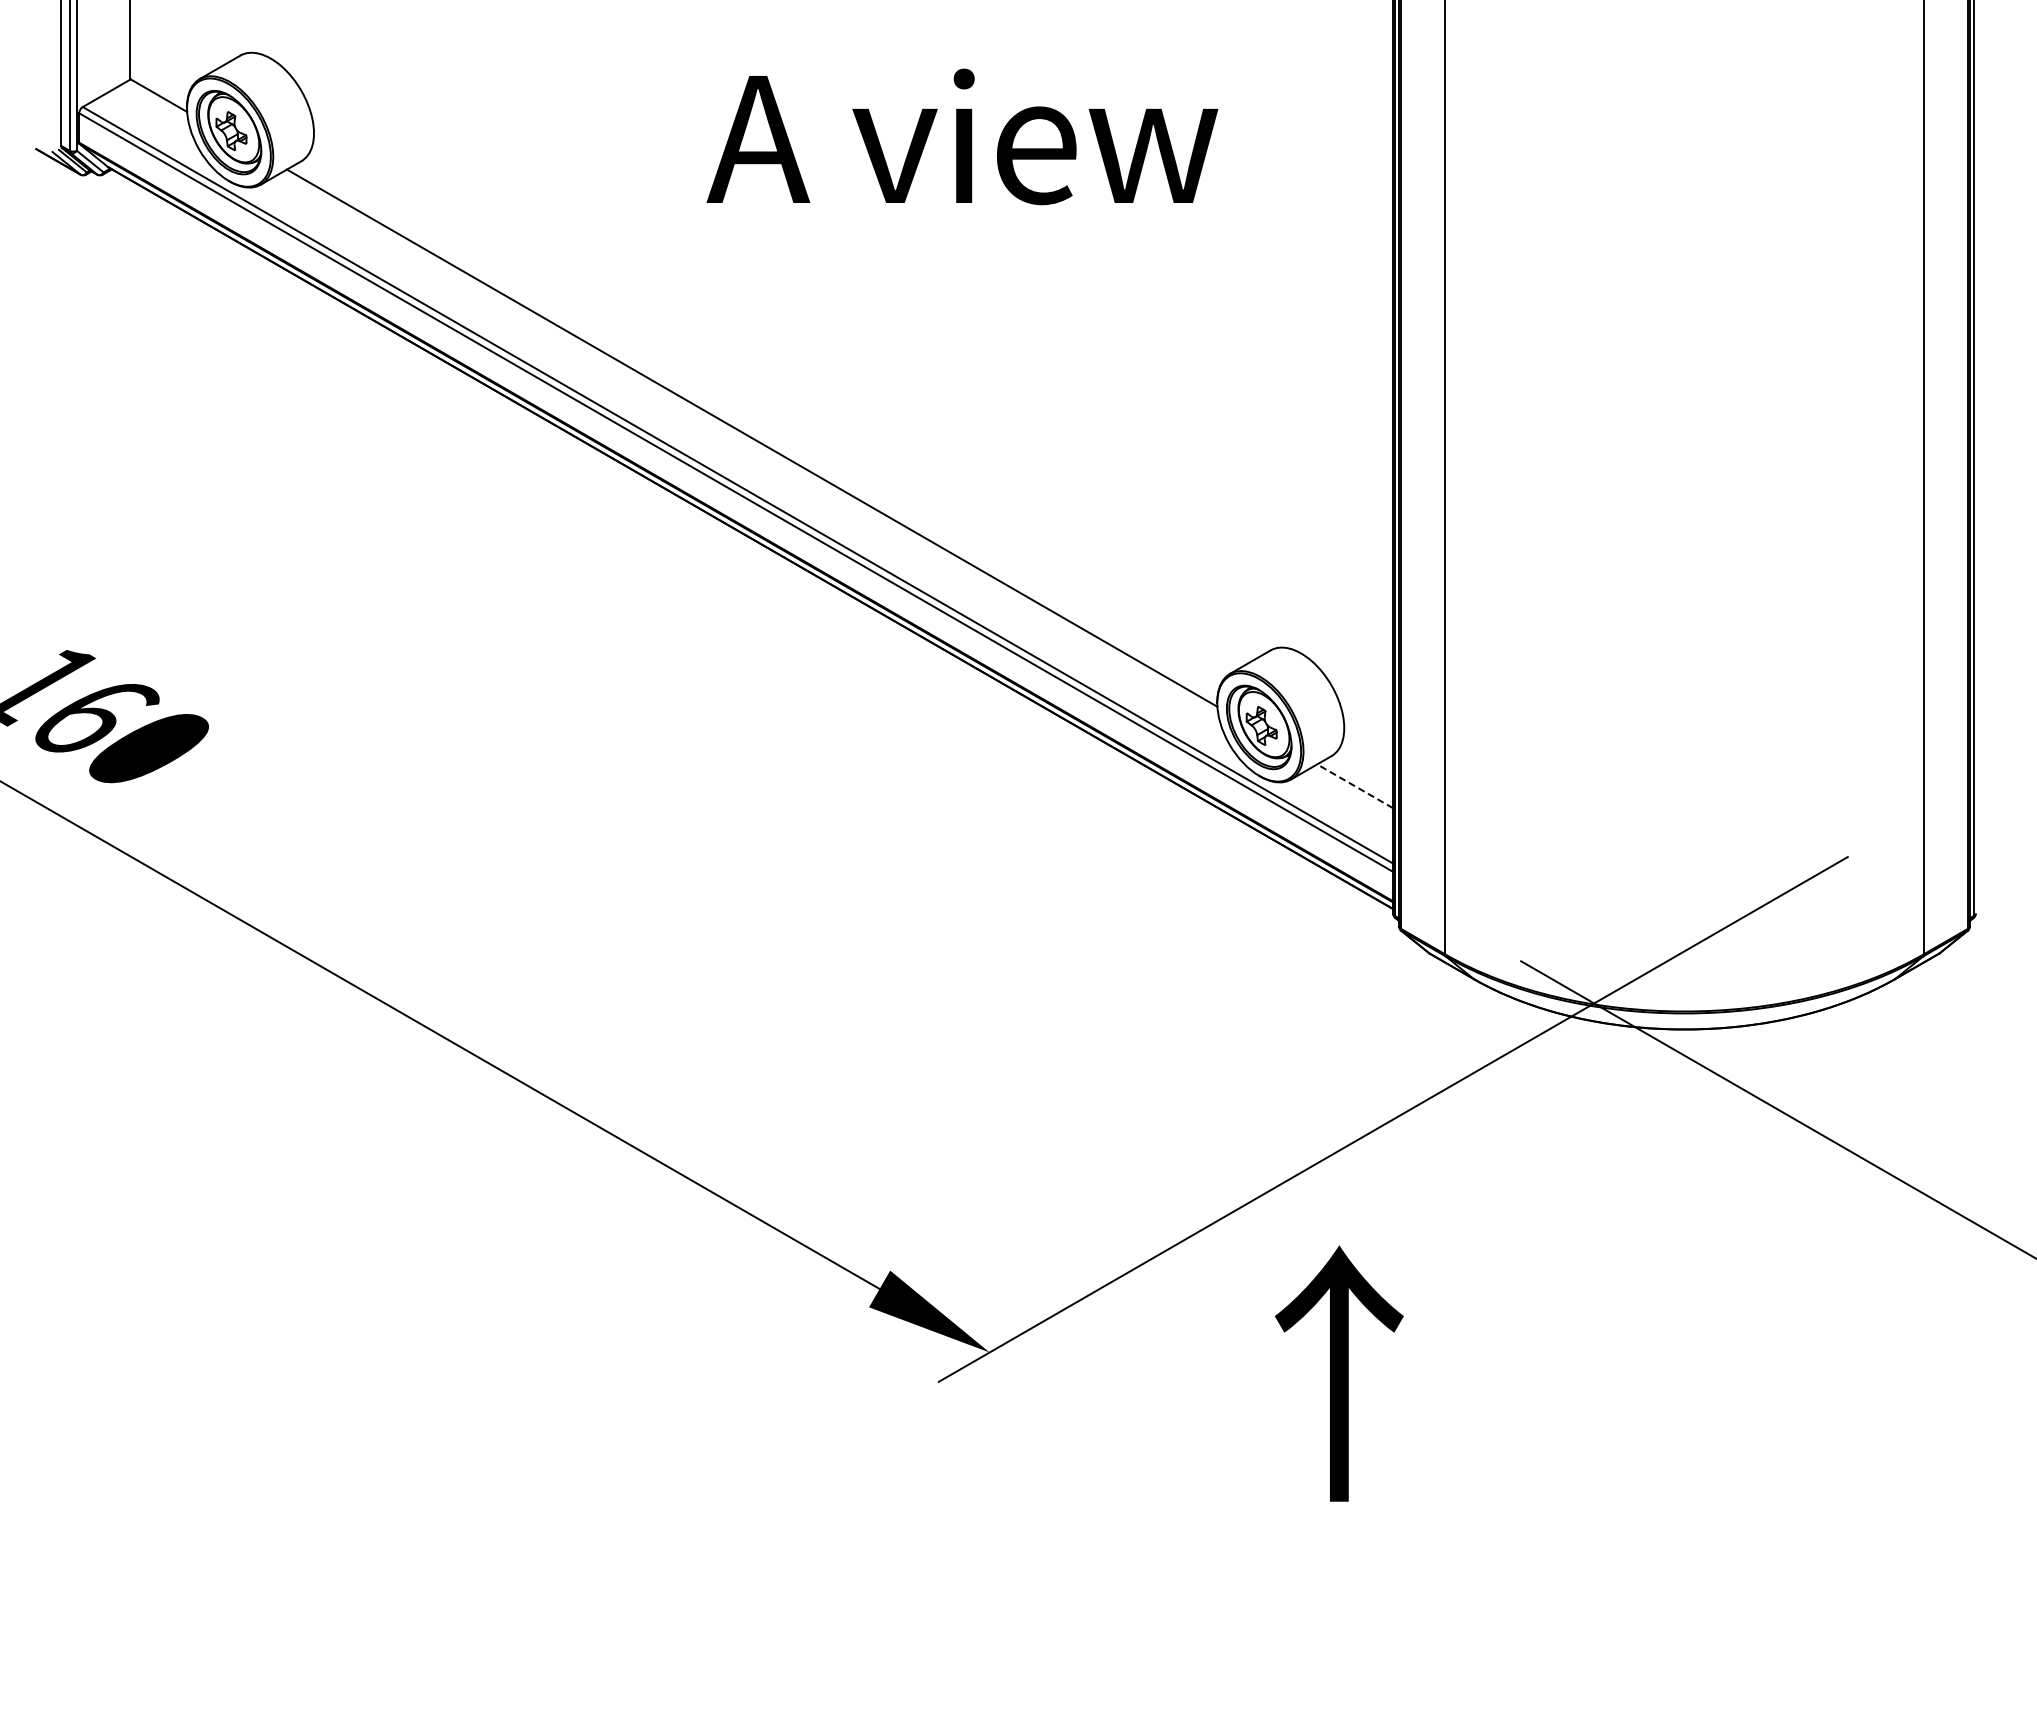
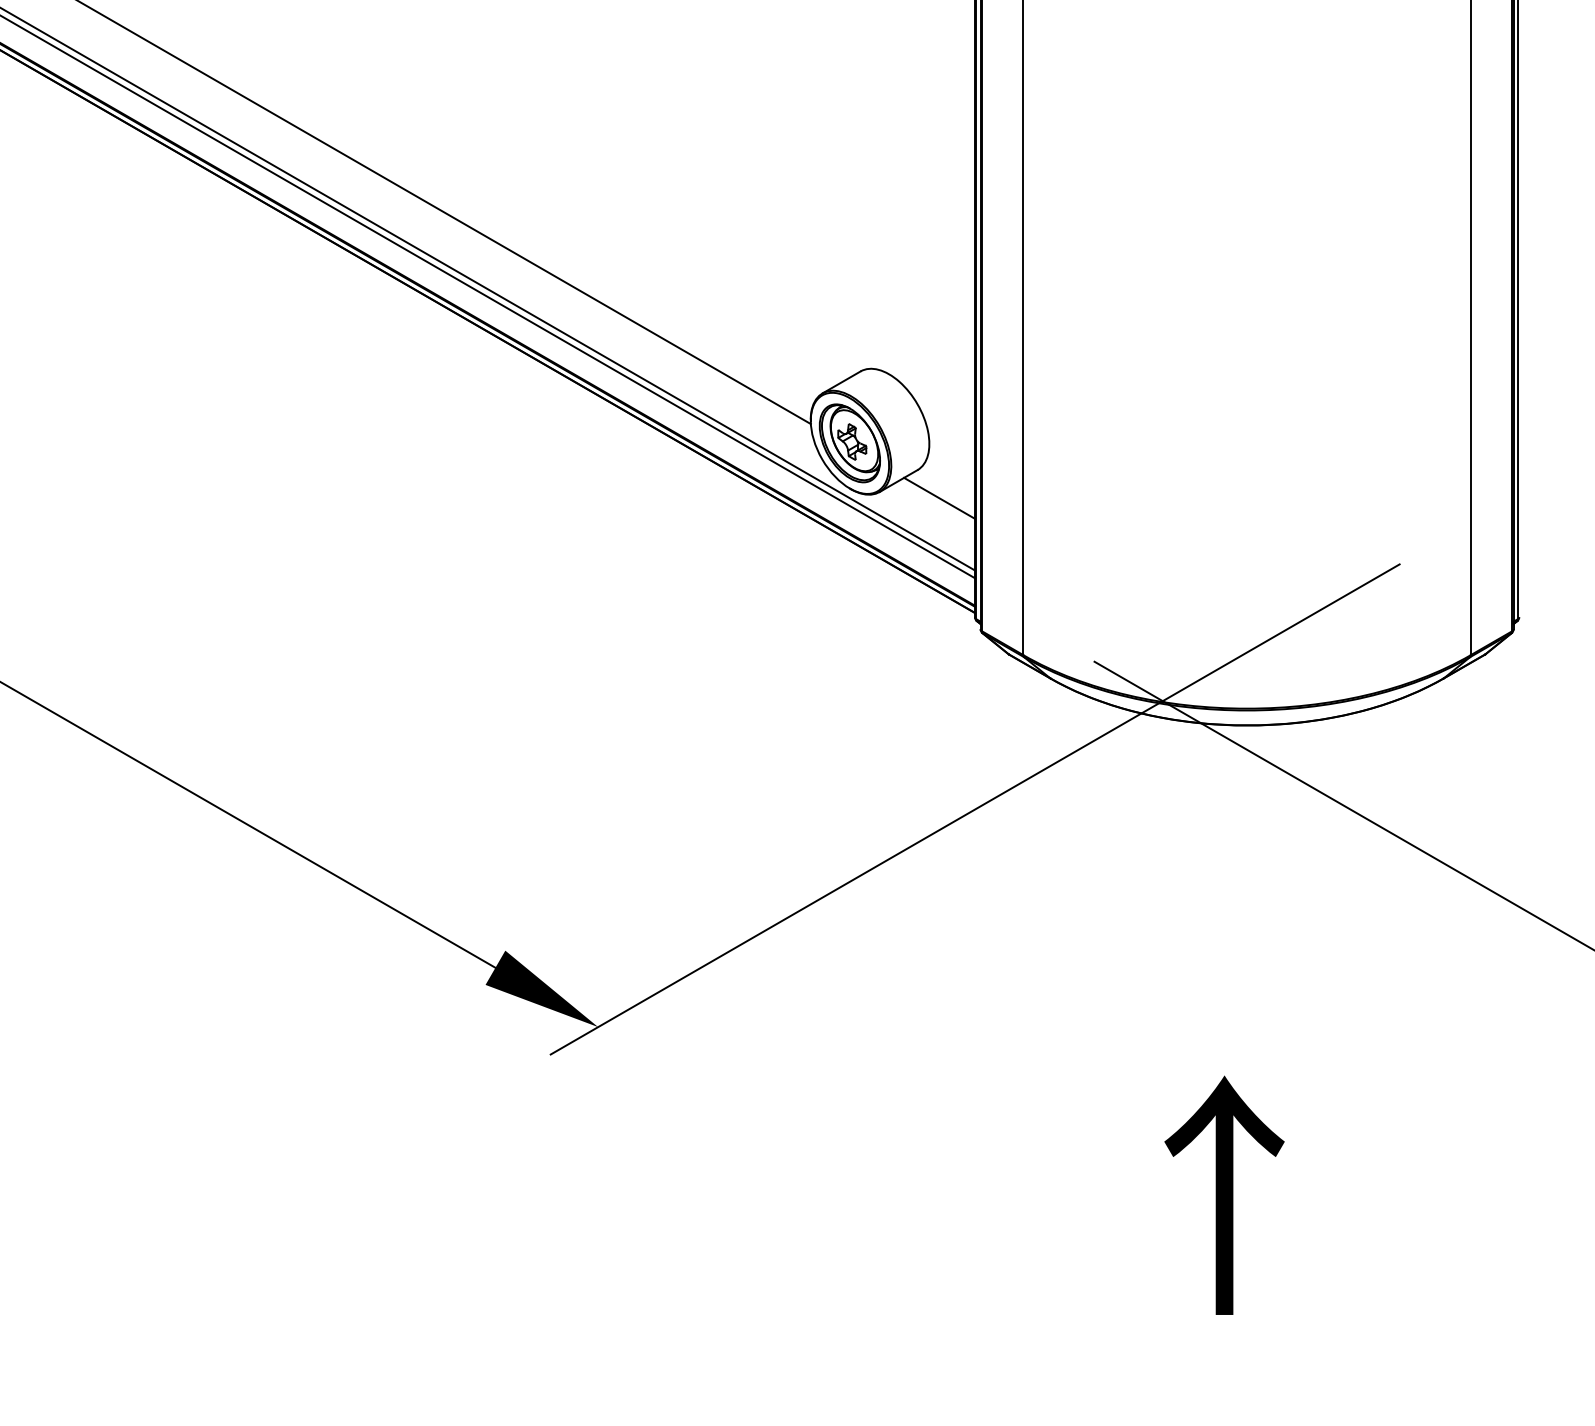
line: (1355, 786) -> (939, 498), dashed -> solid
text: (1339, 1373) -> (1224, 1195), moved

